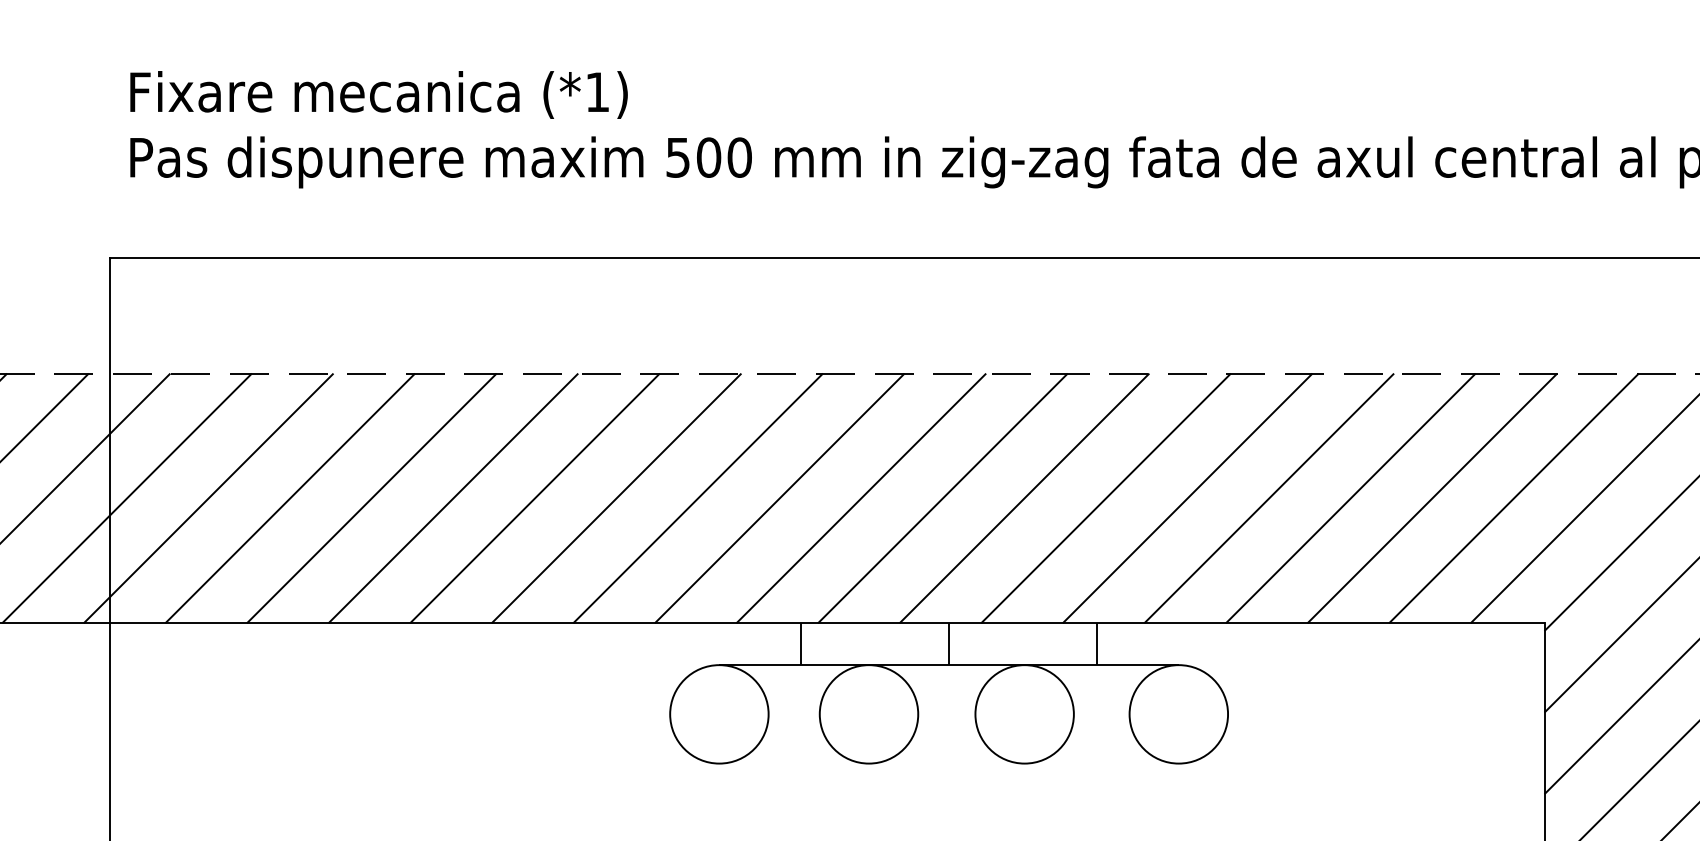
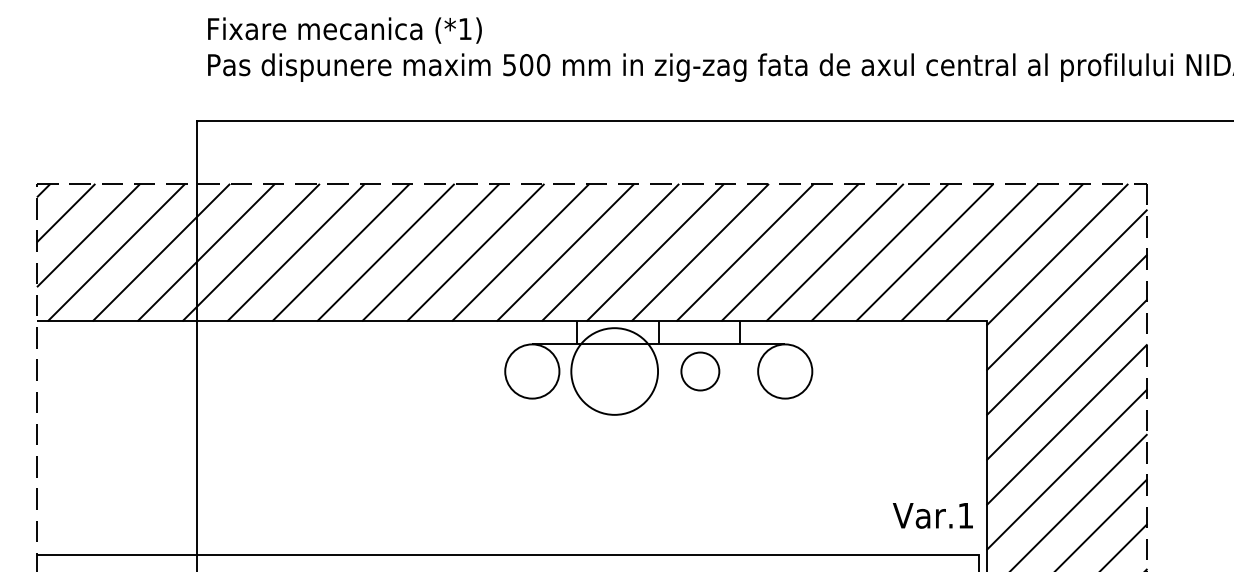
circle: (868, 714) -> (614, 371), size x1.6
circle: (1024, 714) -> (700, 371), size x0.7

